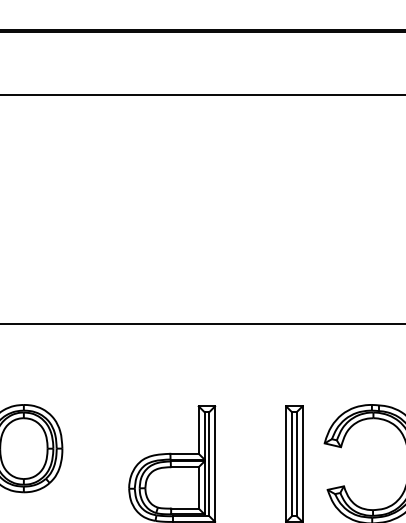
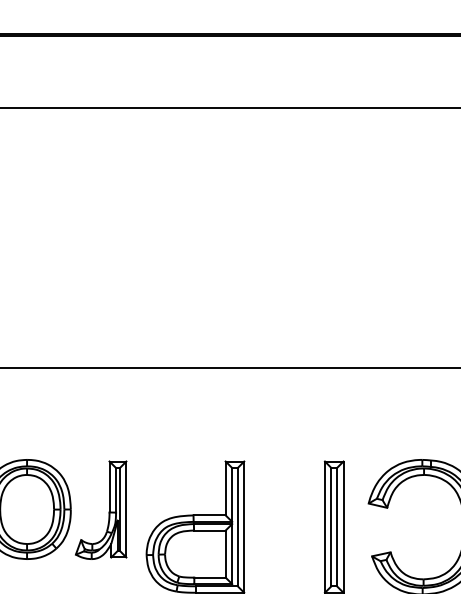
part: (95, 450) -> (108, 511), added

